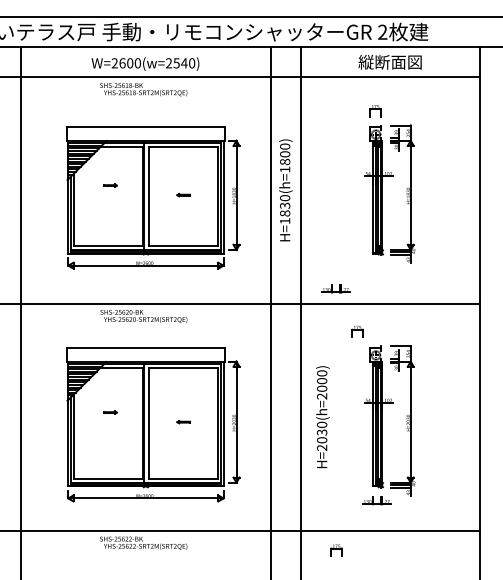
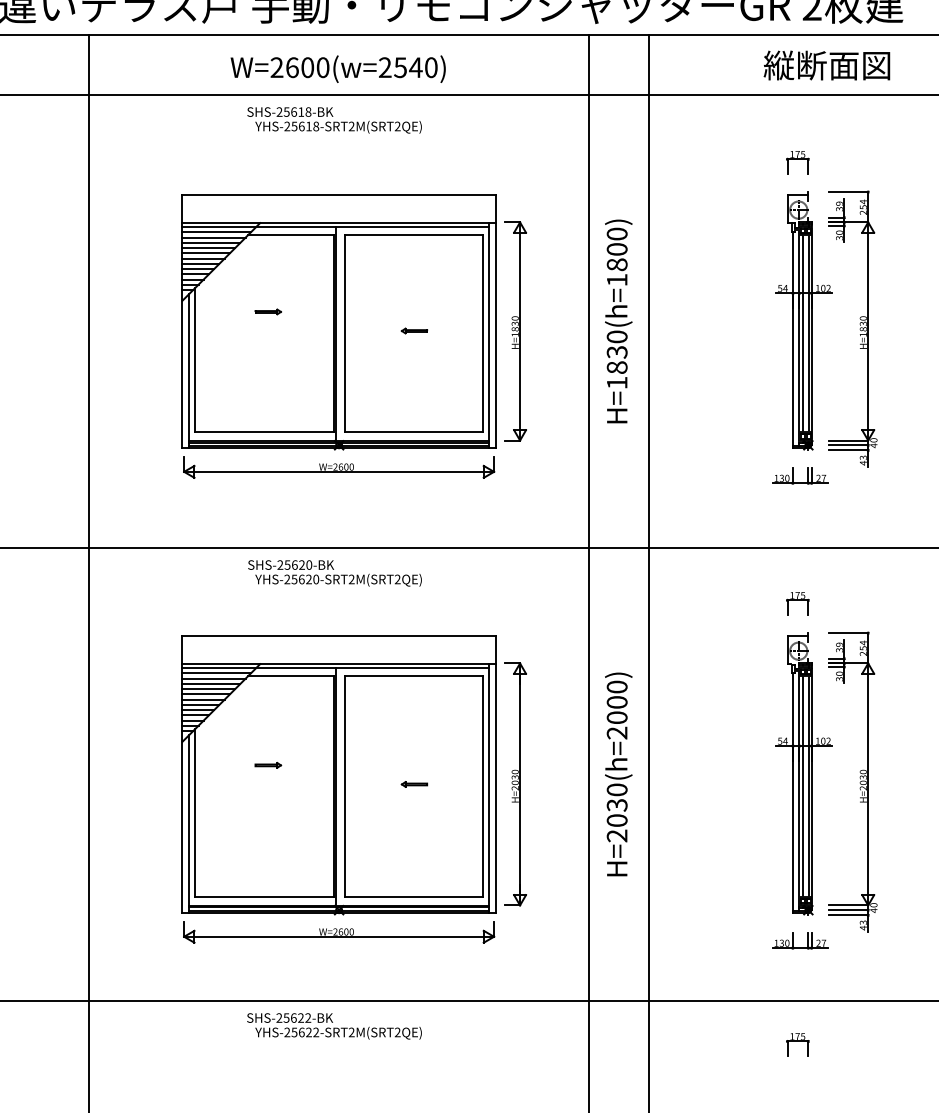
part: (335, 288) -> (799, 475), moved
part: (357, 331) -> (797, 603), moved
text: (322, 417) -> (617, 775), moved
part: (336, 550) -> (797, 1044), moved

